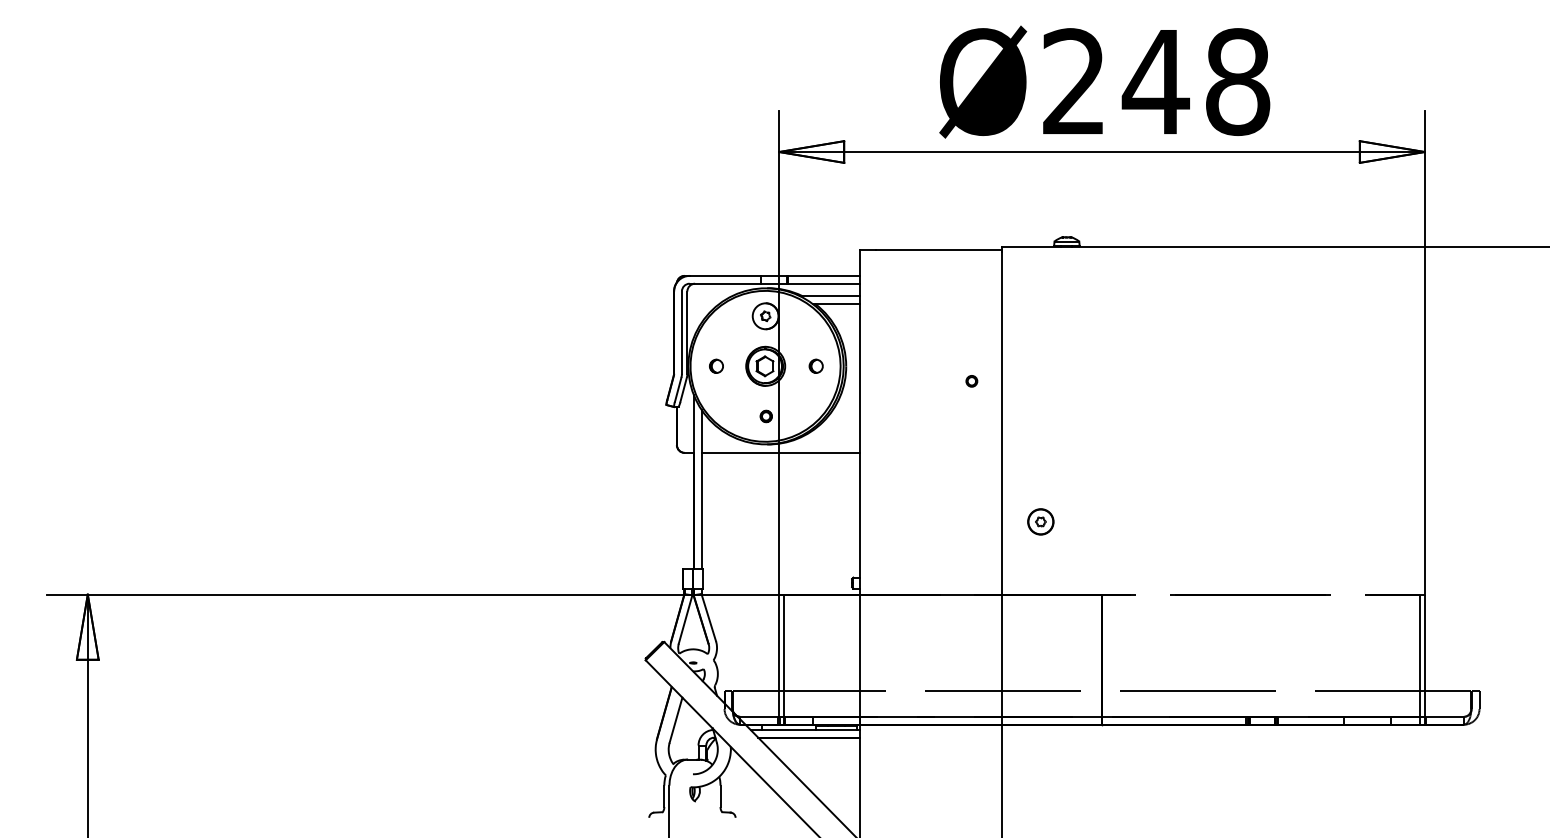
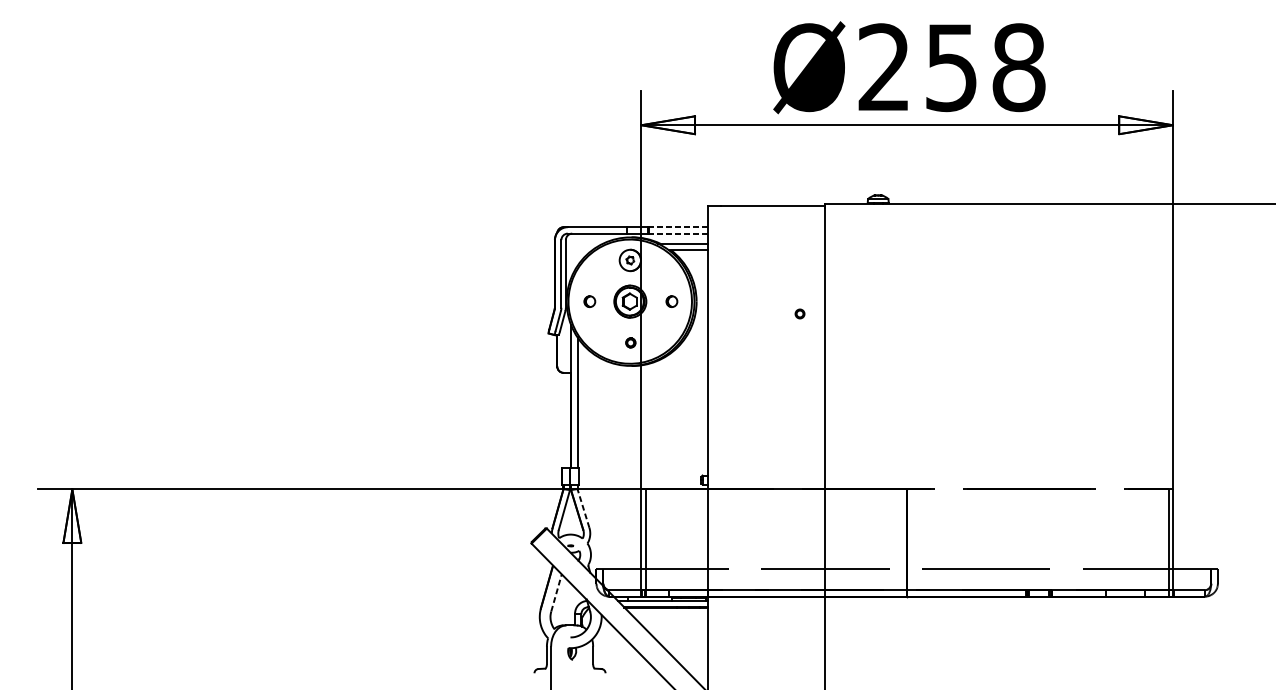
text: (1155, 83) -> (951, 68), Ø248 -> Ø258
line: (824, 275) -> (678, 226), solid -> dashed
line: (824, 283) -> (678, 233), solid -> dashed
line: (780, 452) -> (642, 372), removed
part: (1040, 521) -> (856, 429), removed
line: (708, 617) -> (583, 508), solid -> dashed
line: (676, 719) -> (556, 592), solid -> dashed

